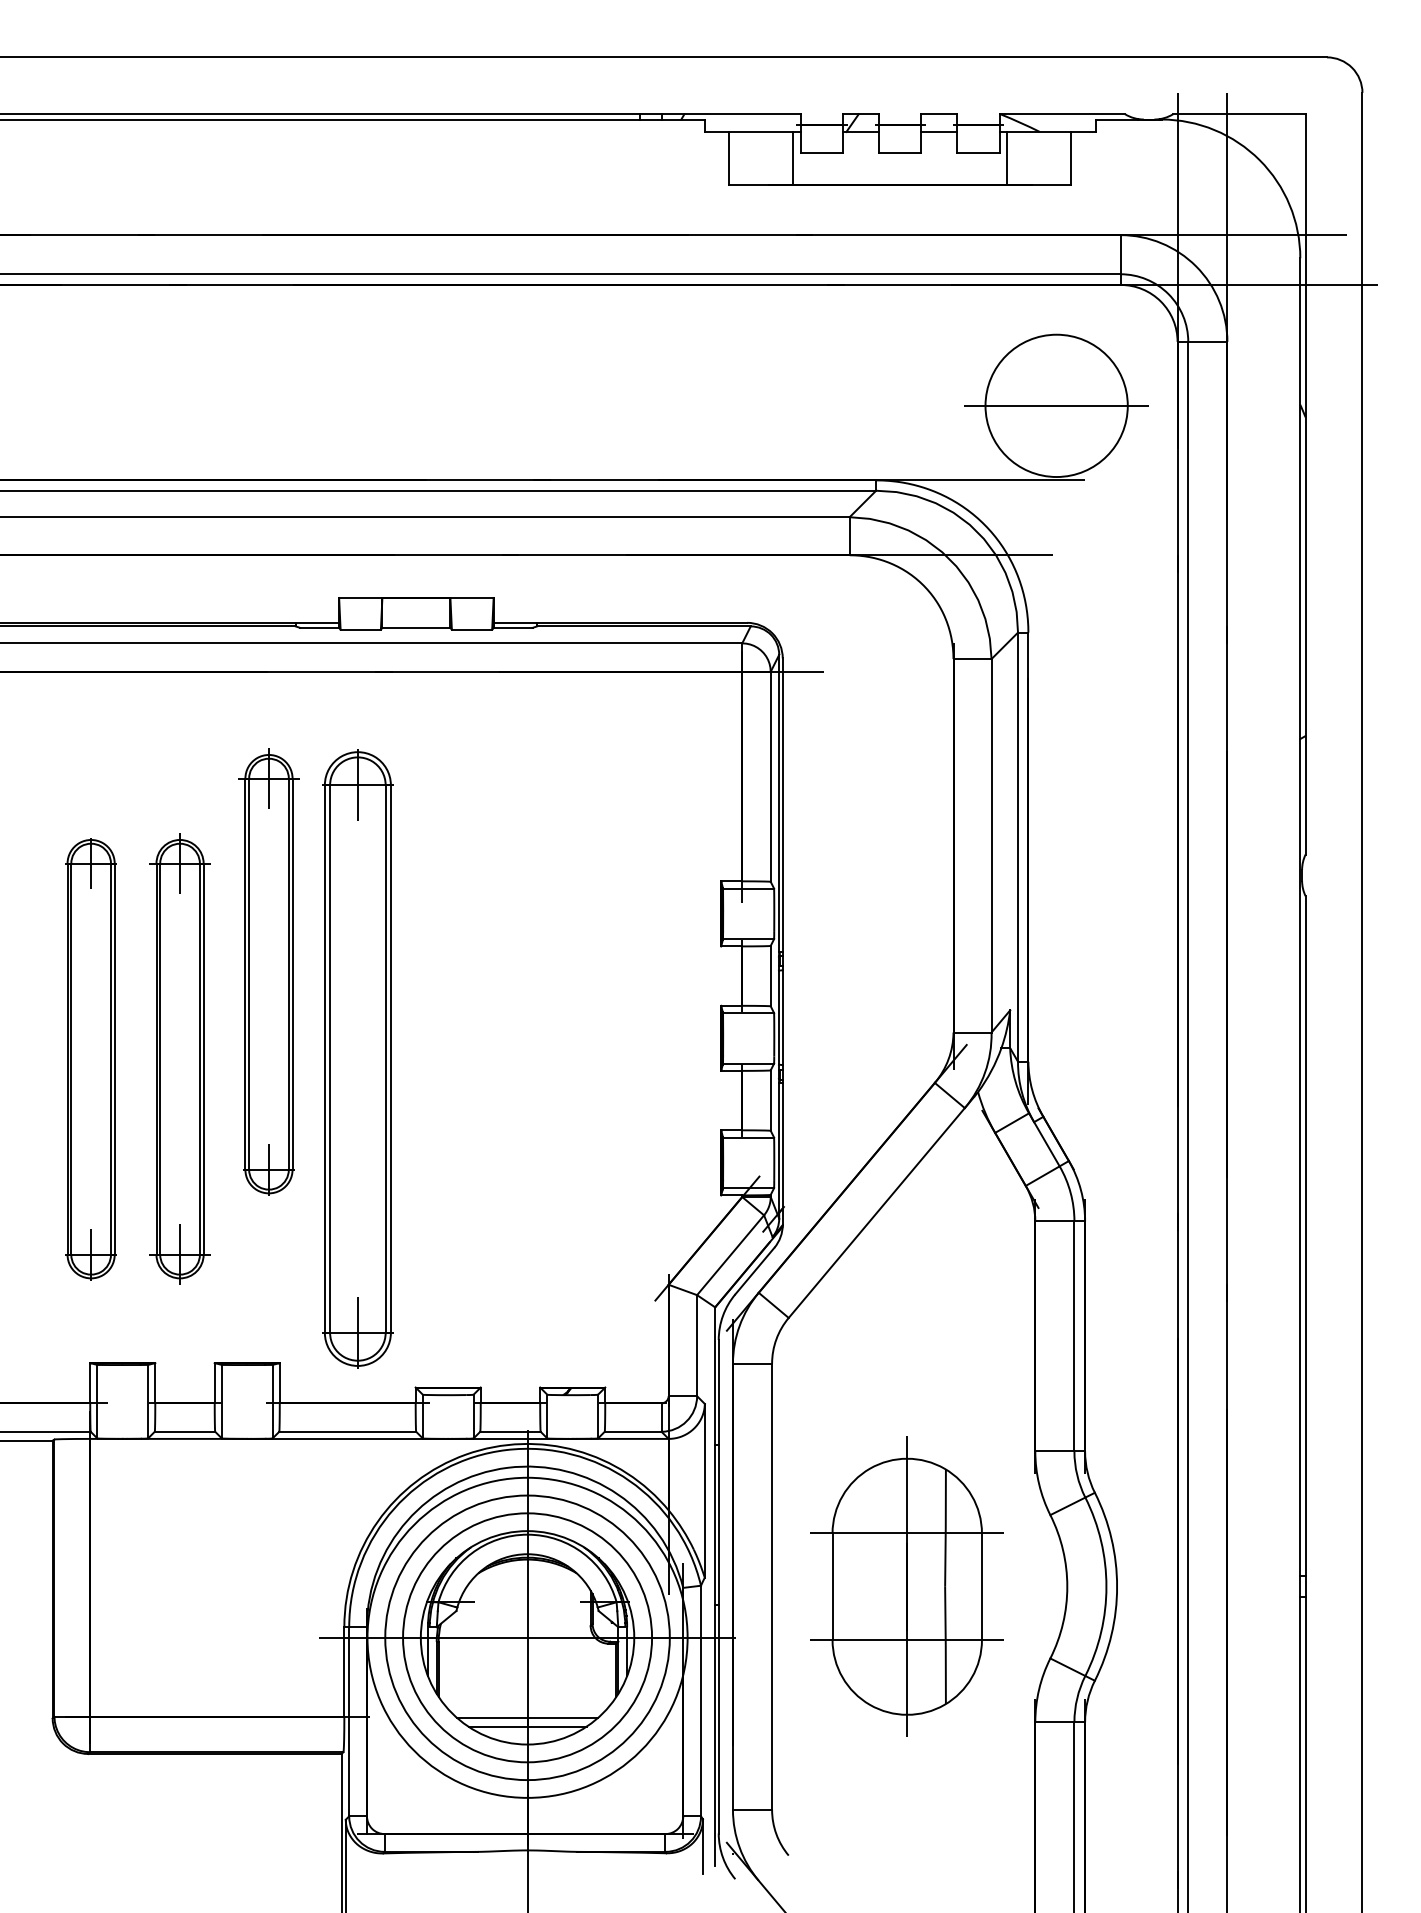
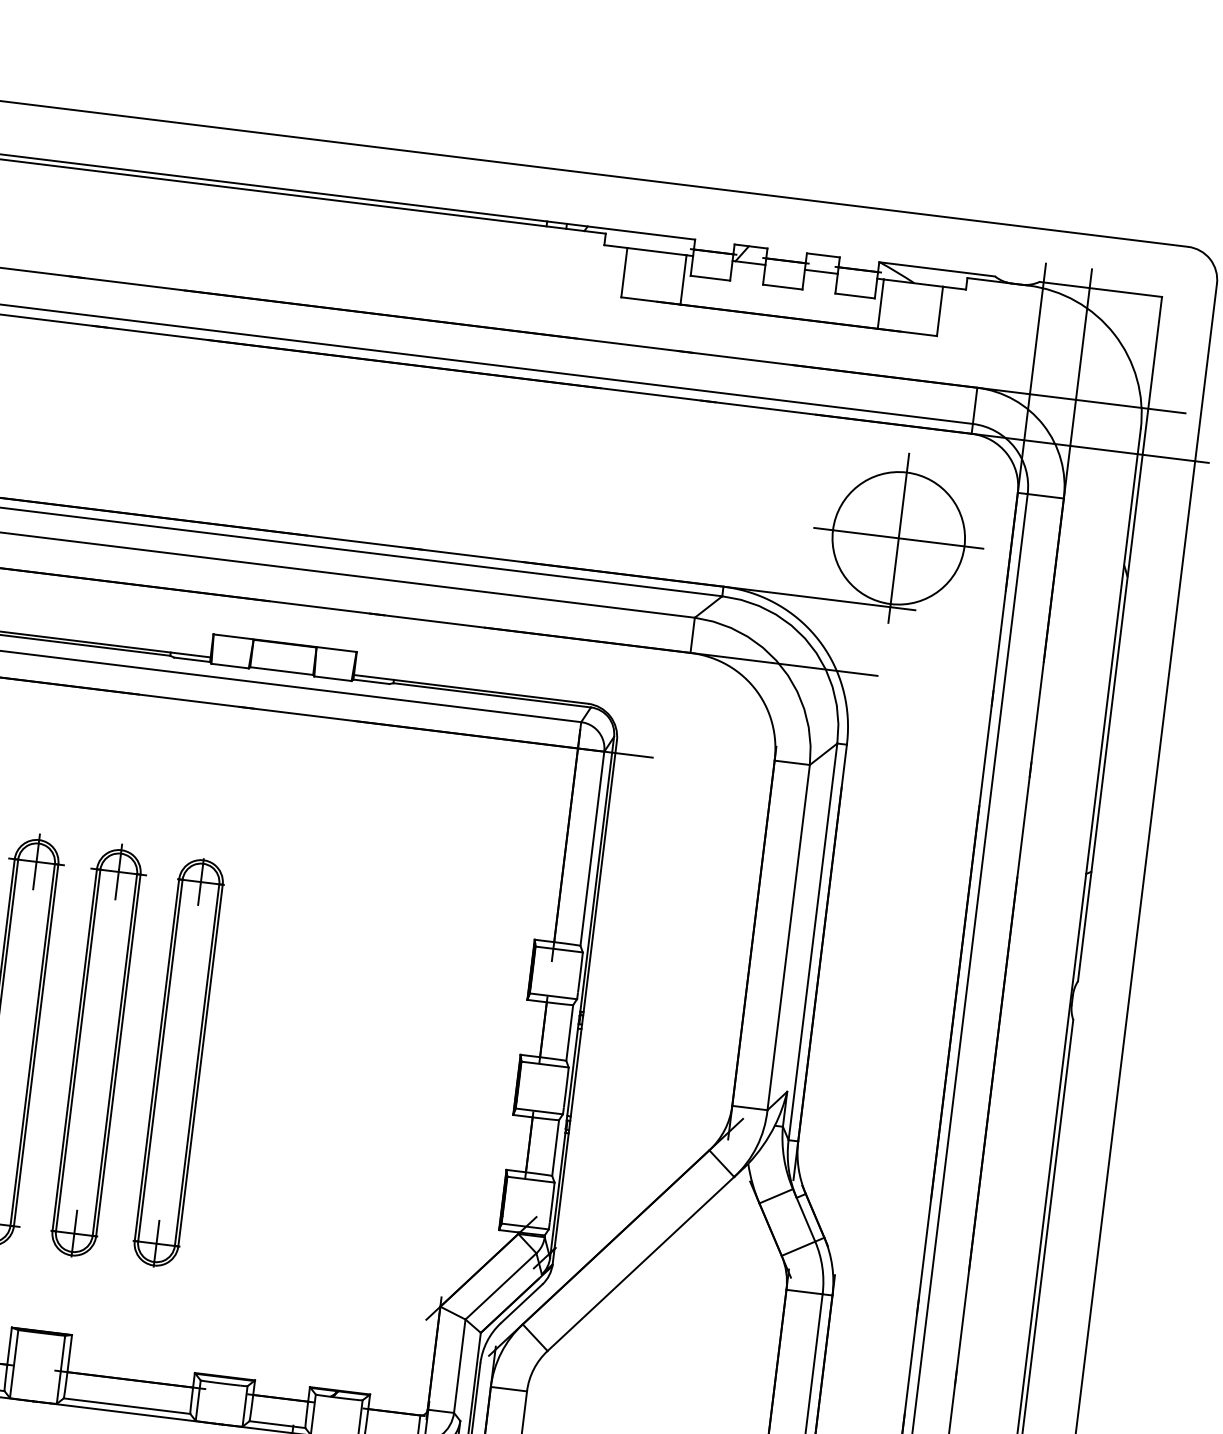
line: (1056, 405) -> (898, 537), added
part: (268, 971) -> (96, 1050), moved
part: (357, 1059) -> (178, 1063), size x0.71

